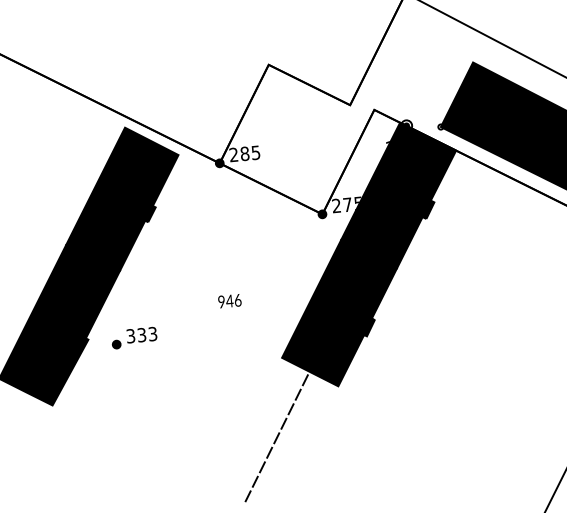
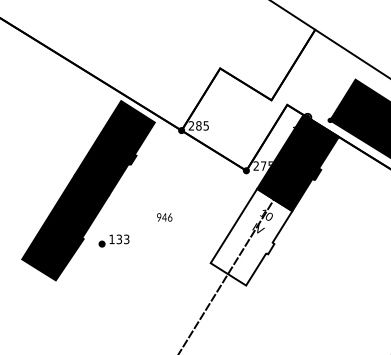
text: (229, 301) -> (164, 217), moved
fill: (339, 312) -> (251, 236), removed
text: (130, 336) -> (111, 239), 333 -> 133

